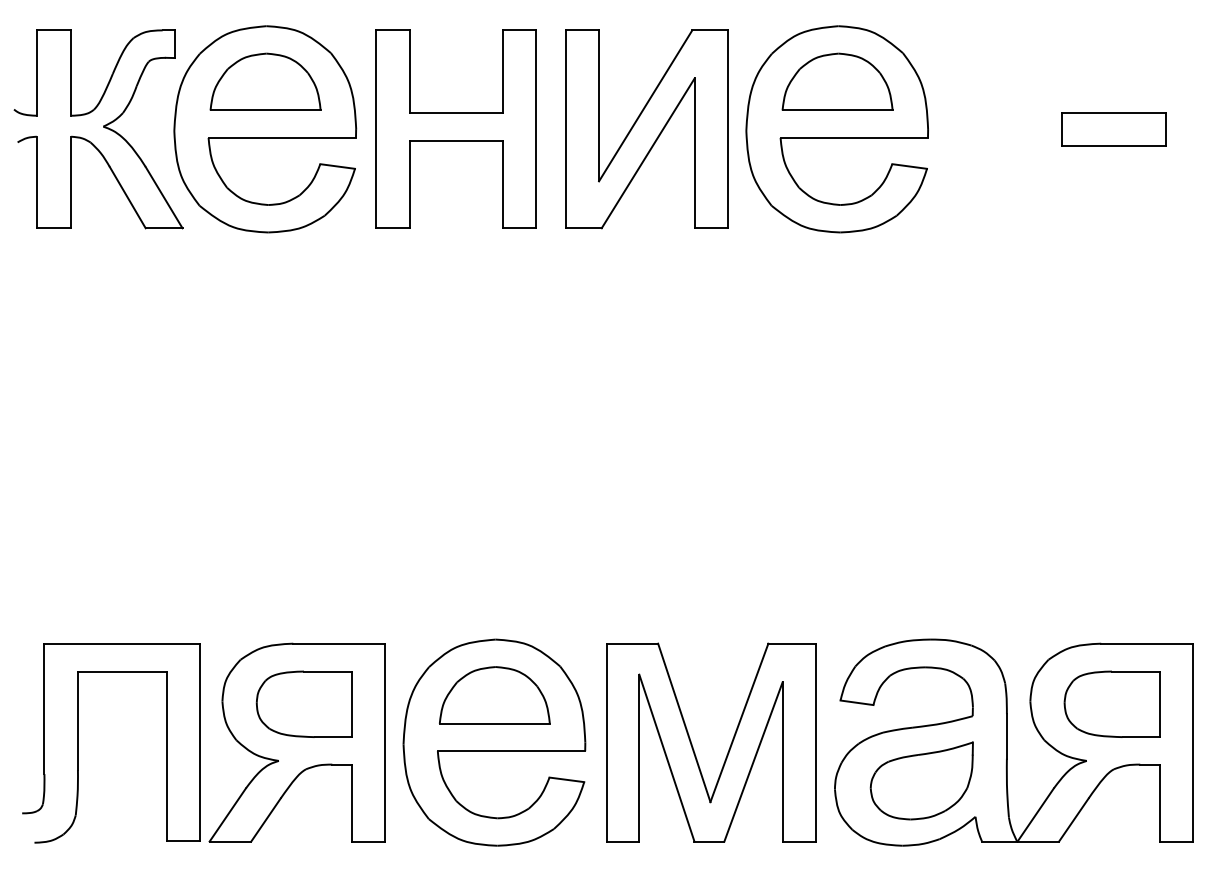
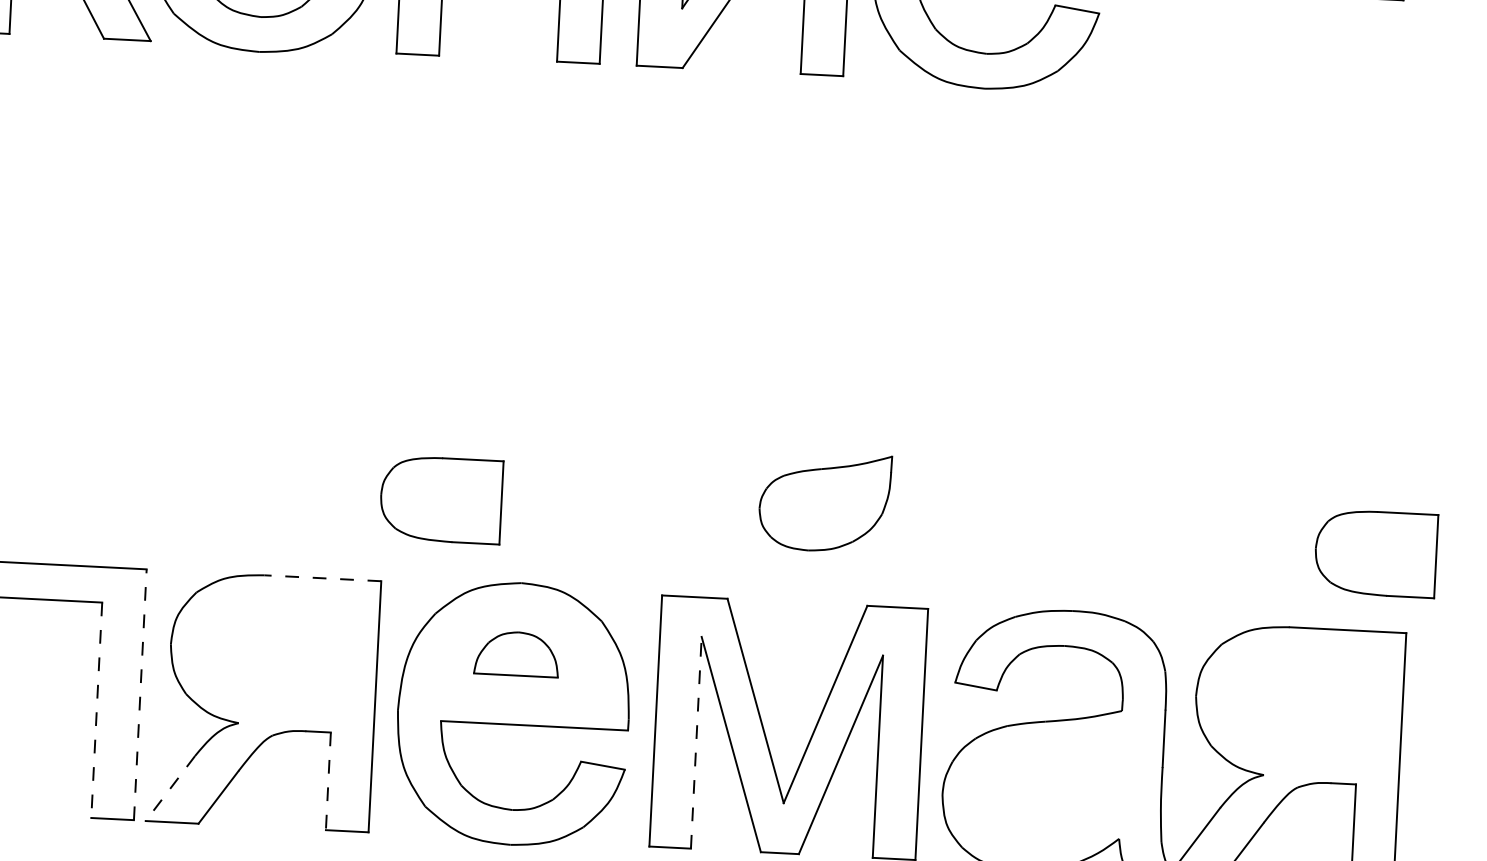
line: (339, 643) -> (323, 578), solid -> dashed
part: (494, 695) -> (516, 654), size x0.6
part: (303, 703) -> (440, 498), moved
part: (1111, 703) -> (1375, 552), moved
line: (200, 742) -> (140, 694), solid -> dashed
line: (166, 756) -> (96, 710), solid -> dashed
line: (639, 757) -> (696, 741), solid -> dashed
part: (921, 780) -> (824, 501), moved
line: (351, 803) -> (328, 781), solid -> dashed
line: (227, 815) -> (170, 789), solid -> dashed

